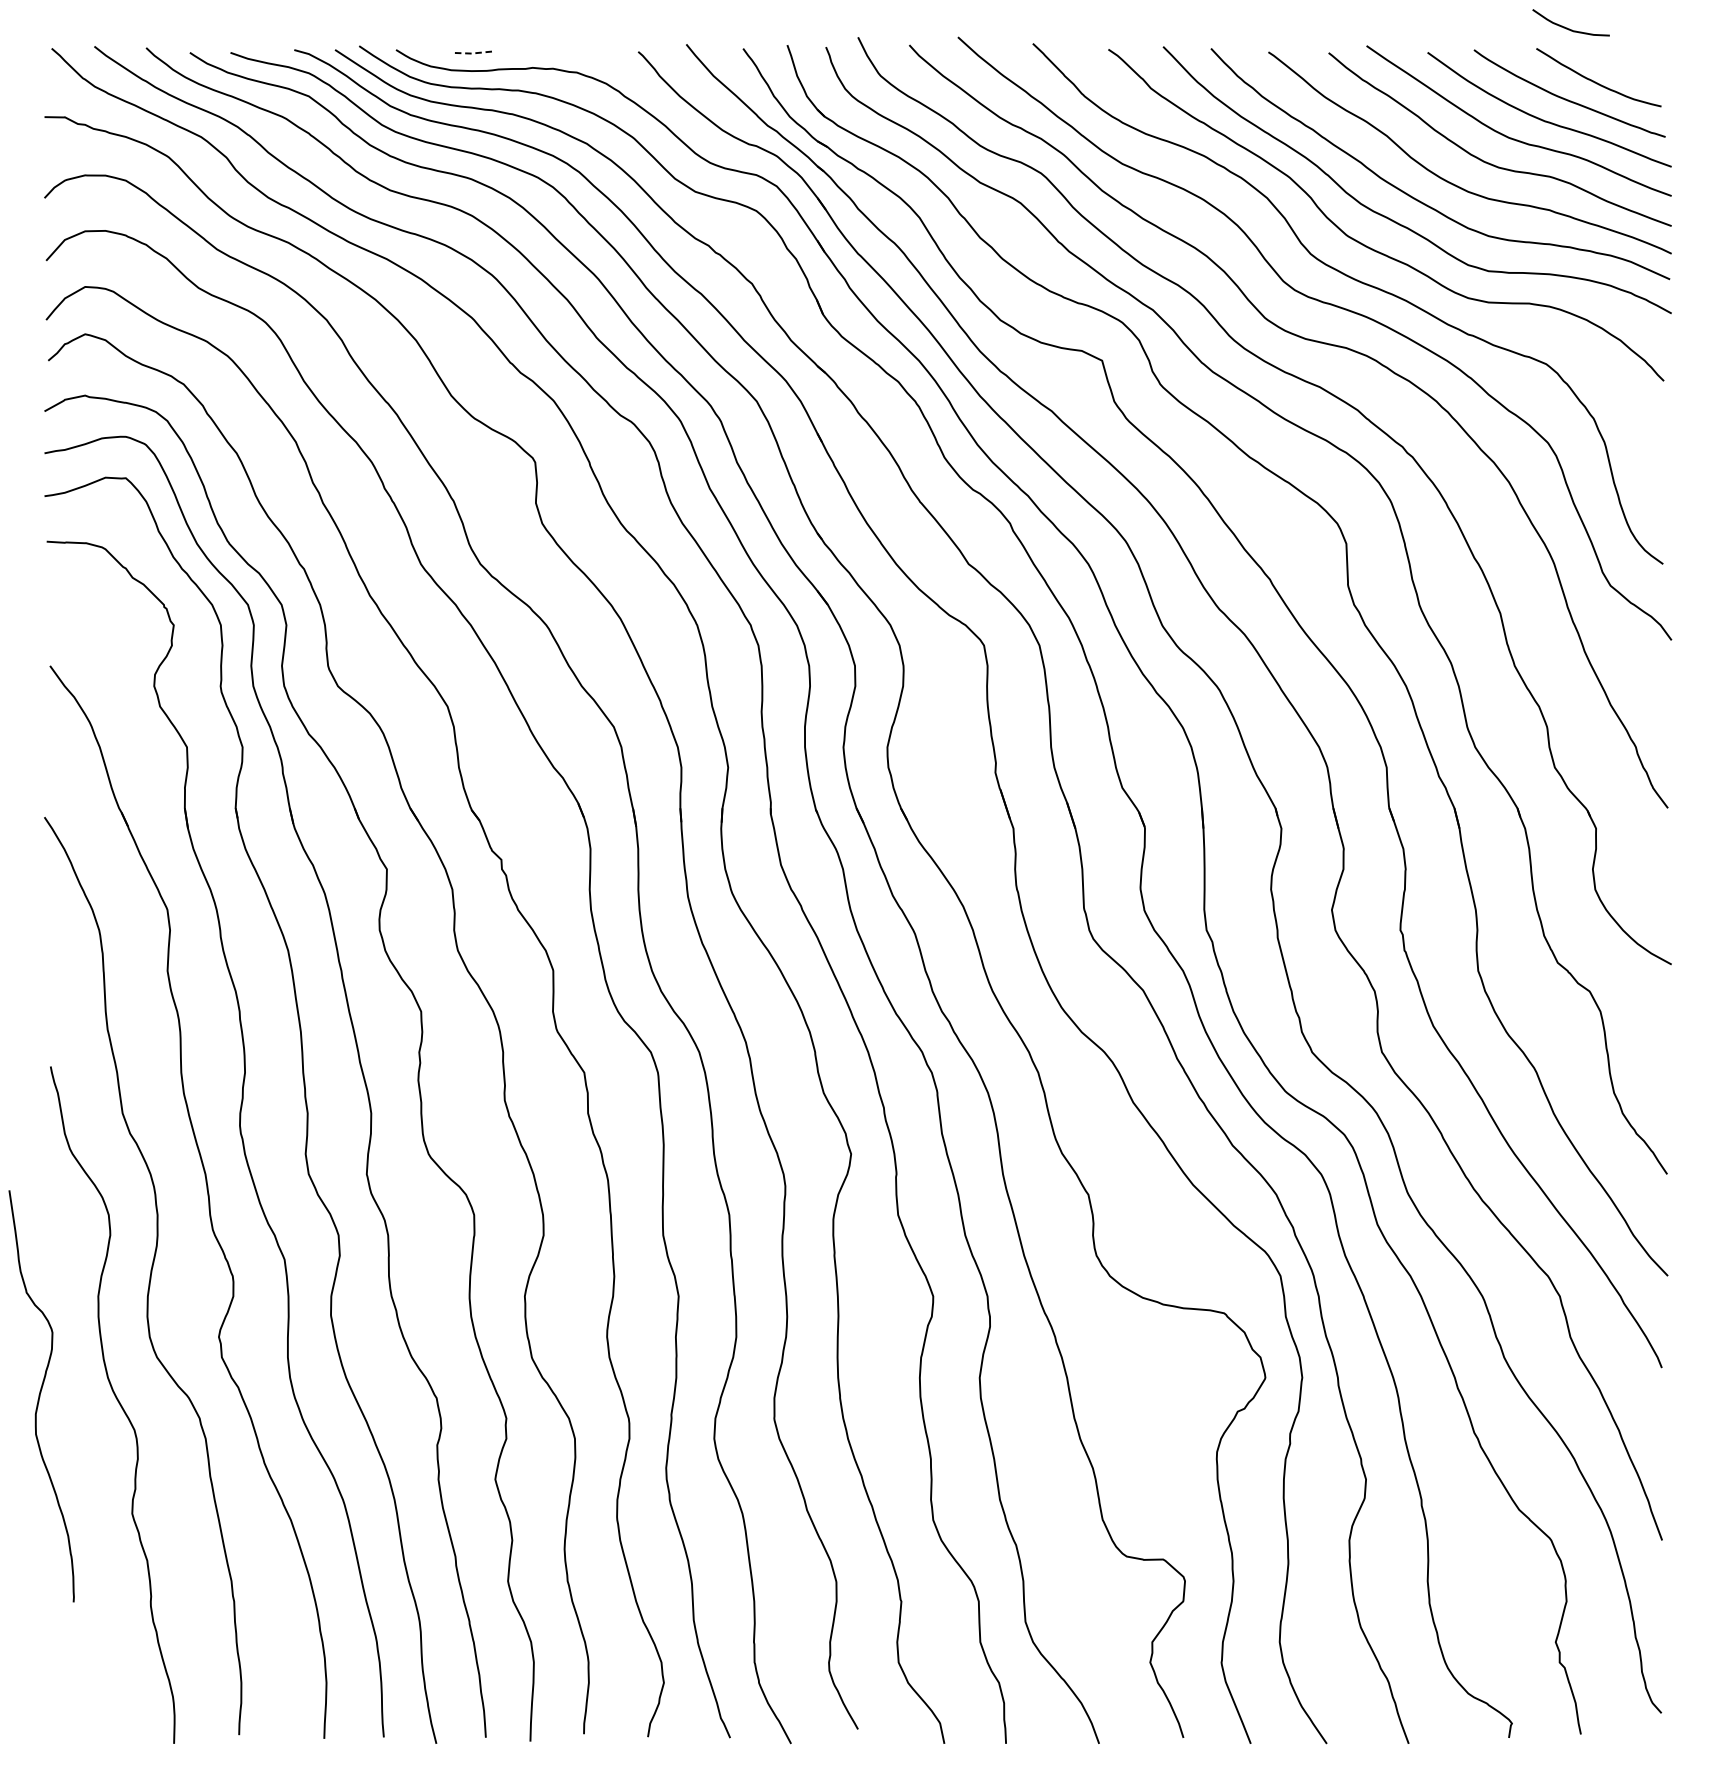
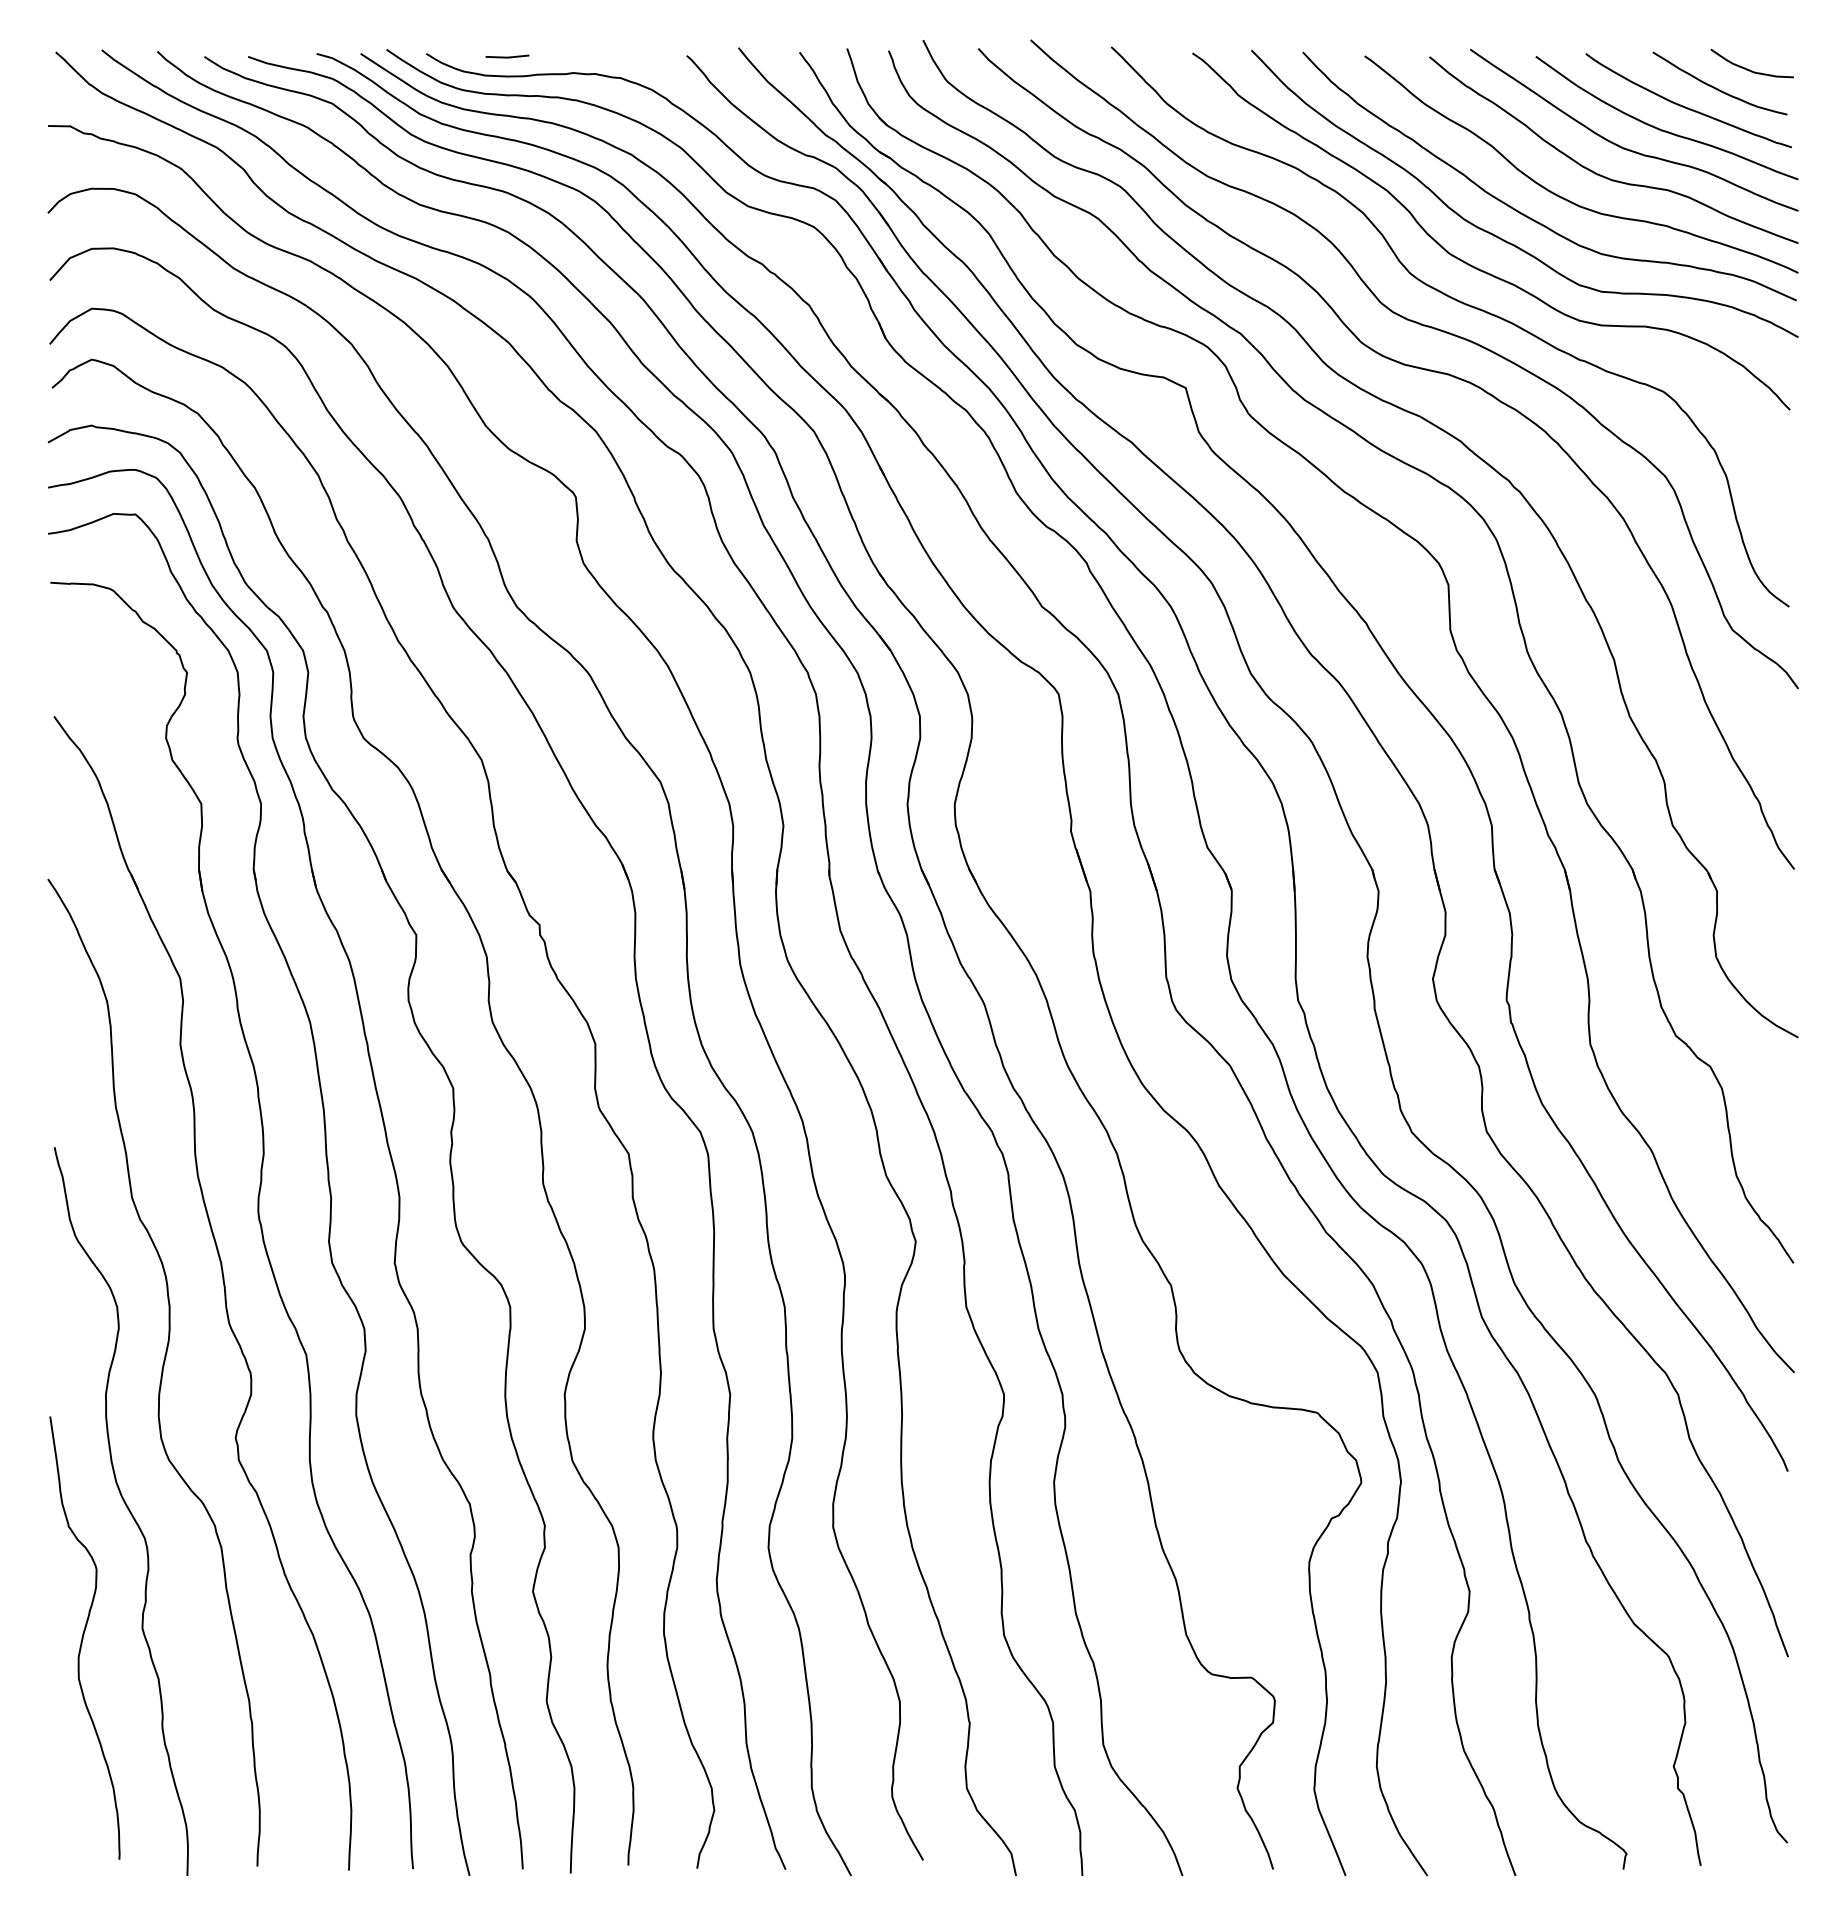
curve: (1569, 28) -> (1750, 69), moved
line: (471, 53) -> (507, 57), dashed -> solid
curve: (40, 1395) -> (83, 1637), moved

